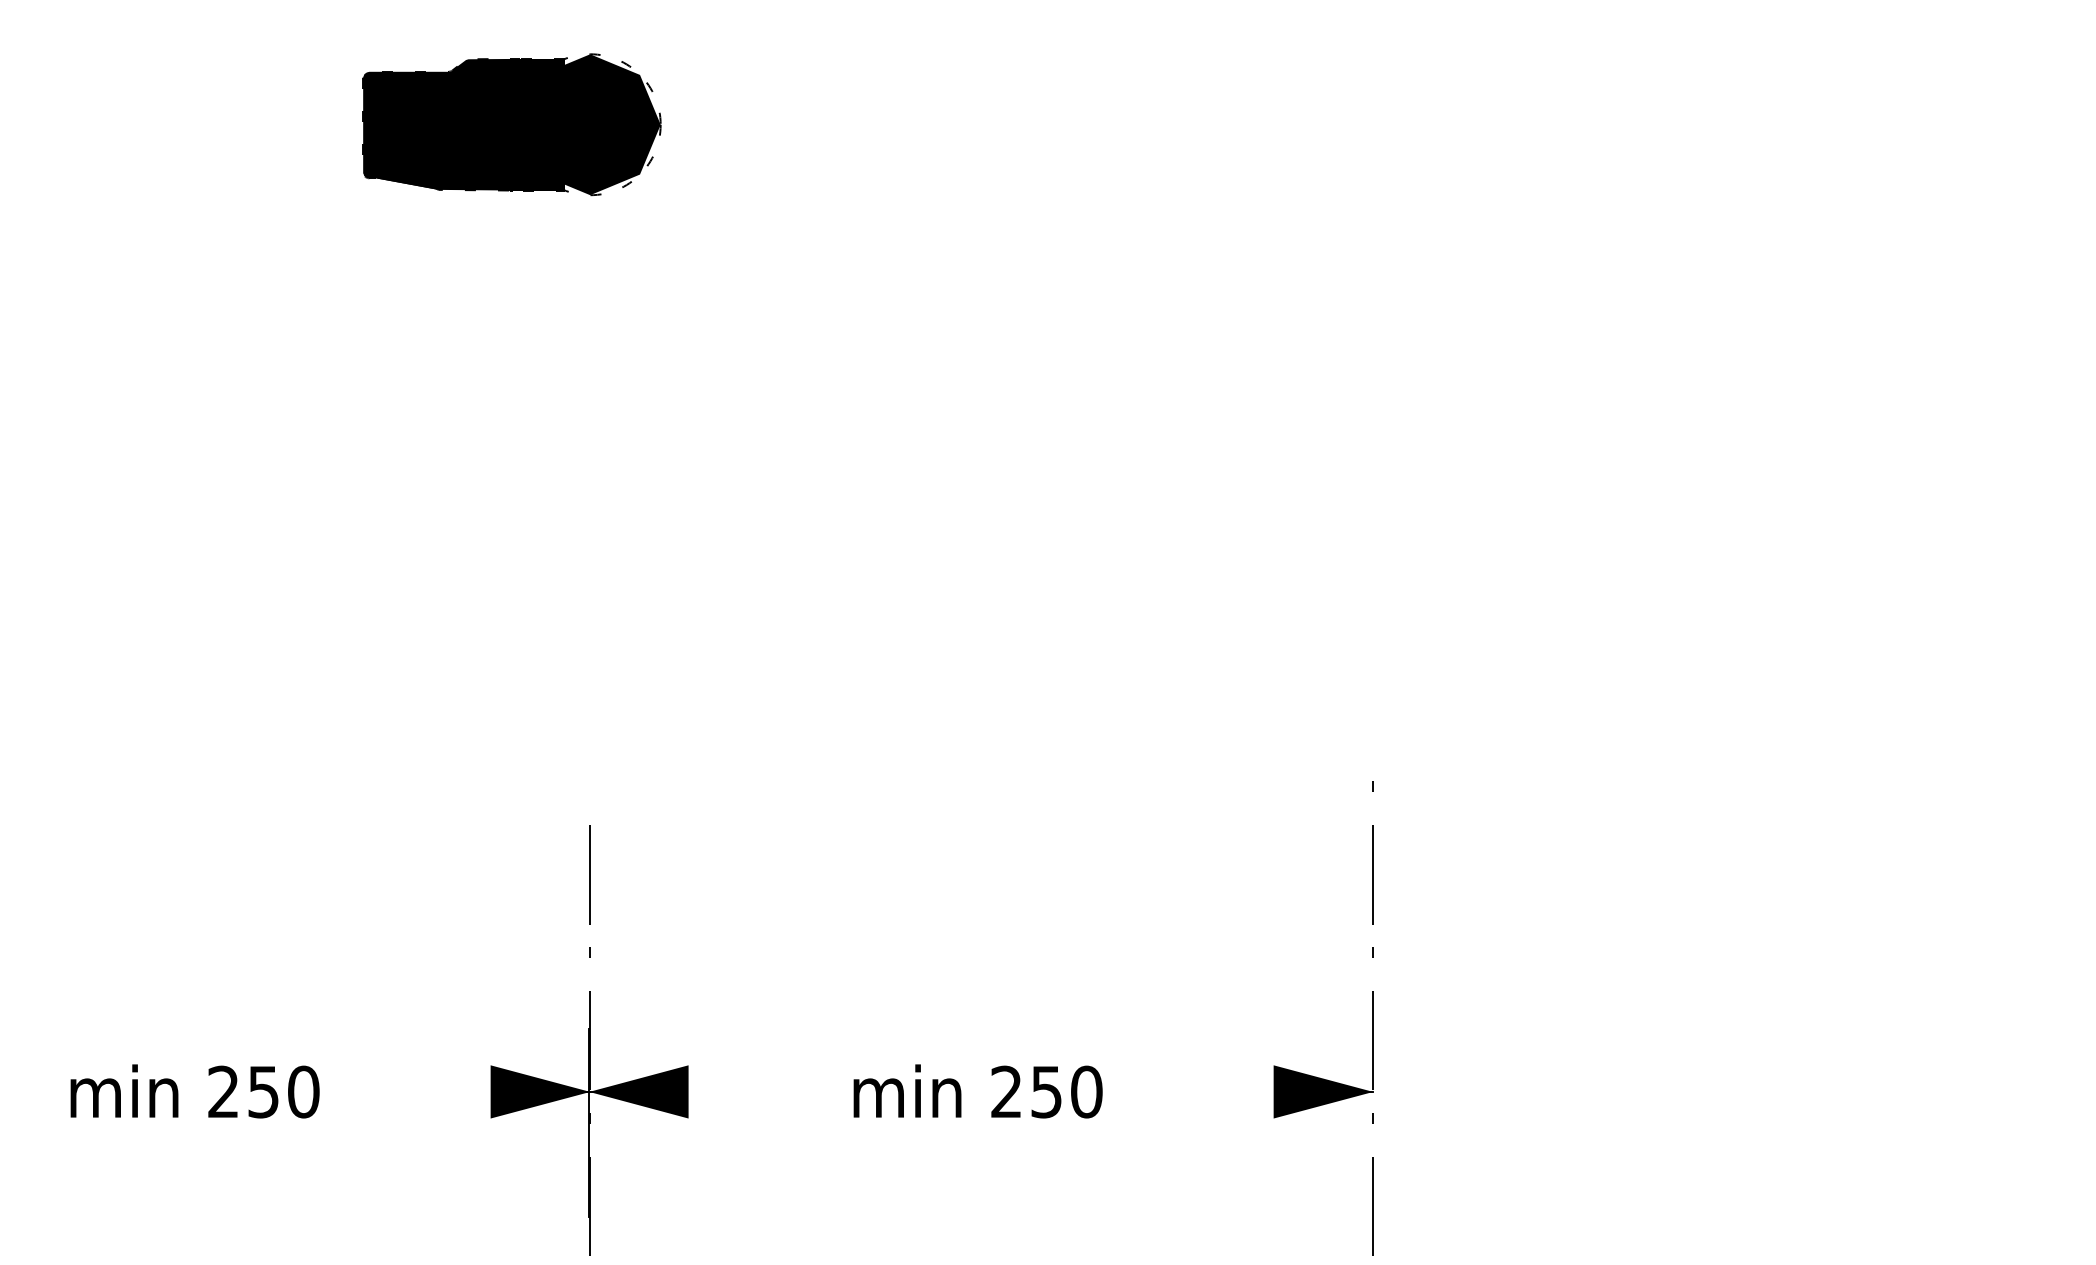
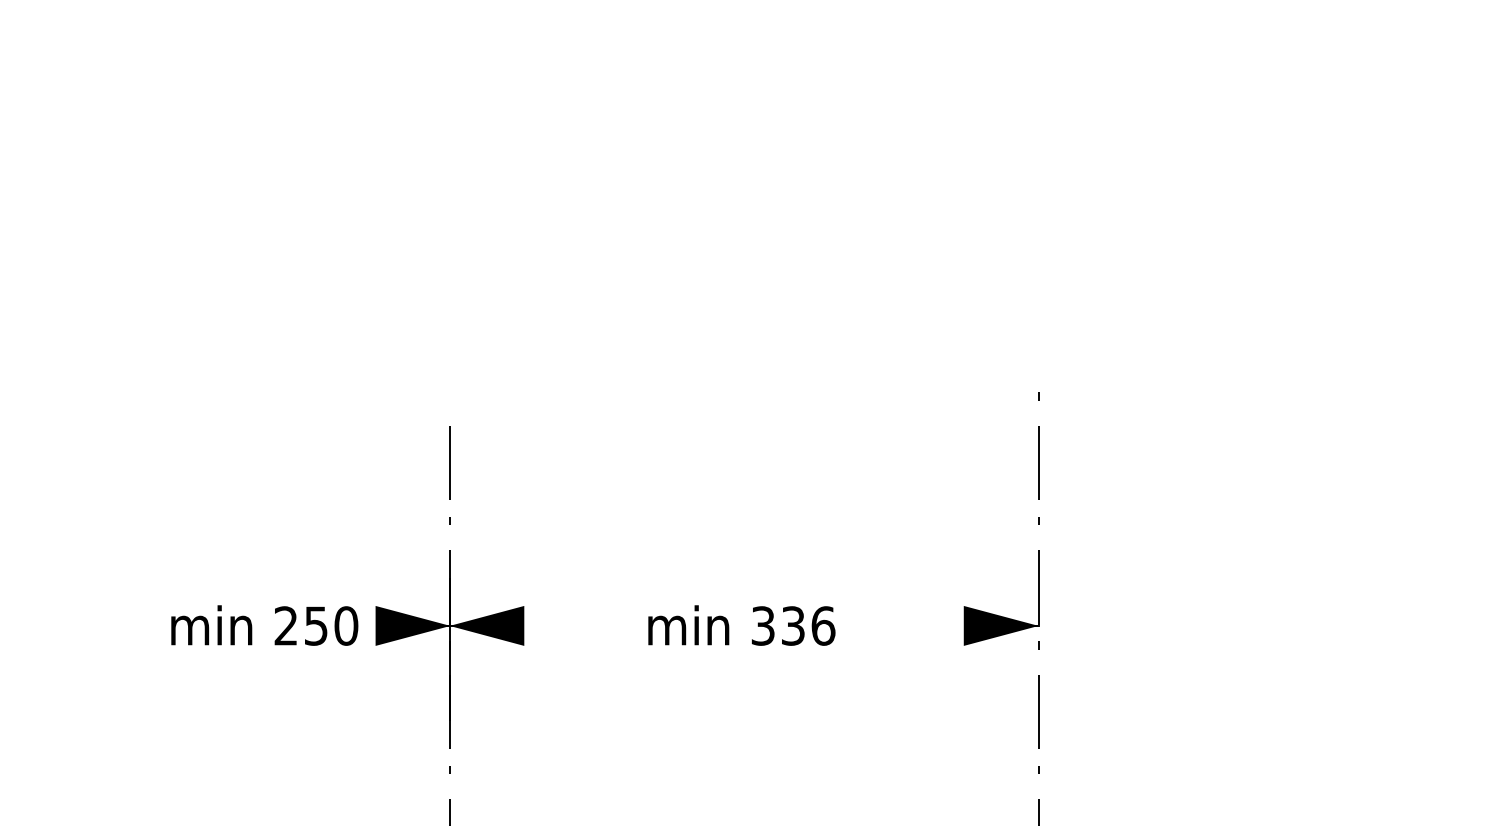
text: (194, 1091) -> (264, 625), moved
text: (1046, 1091) -> (793, 625), 250 -> 336

